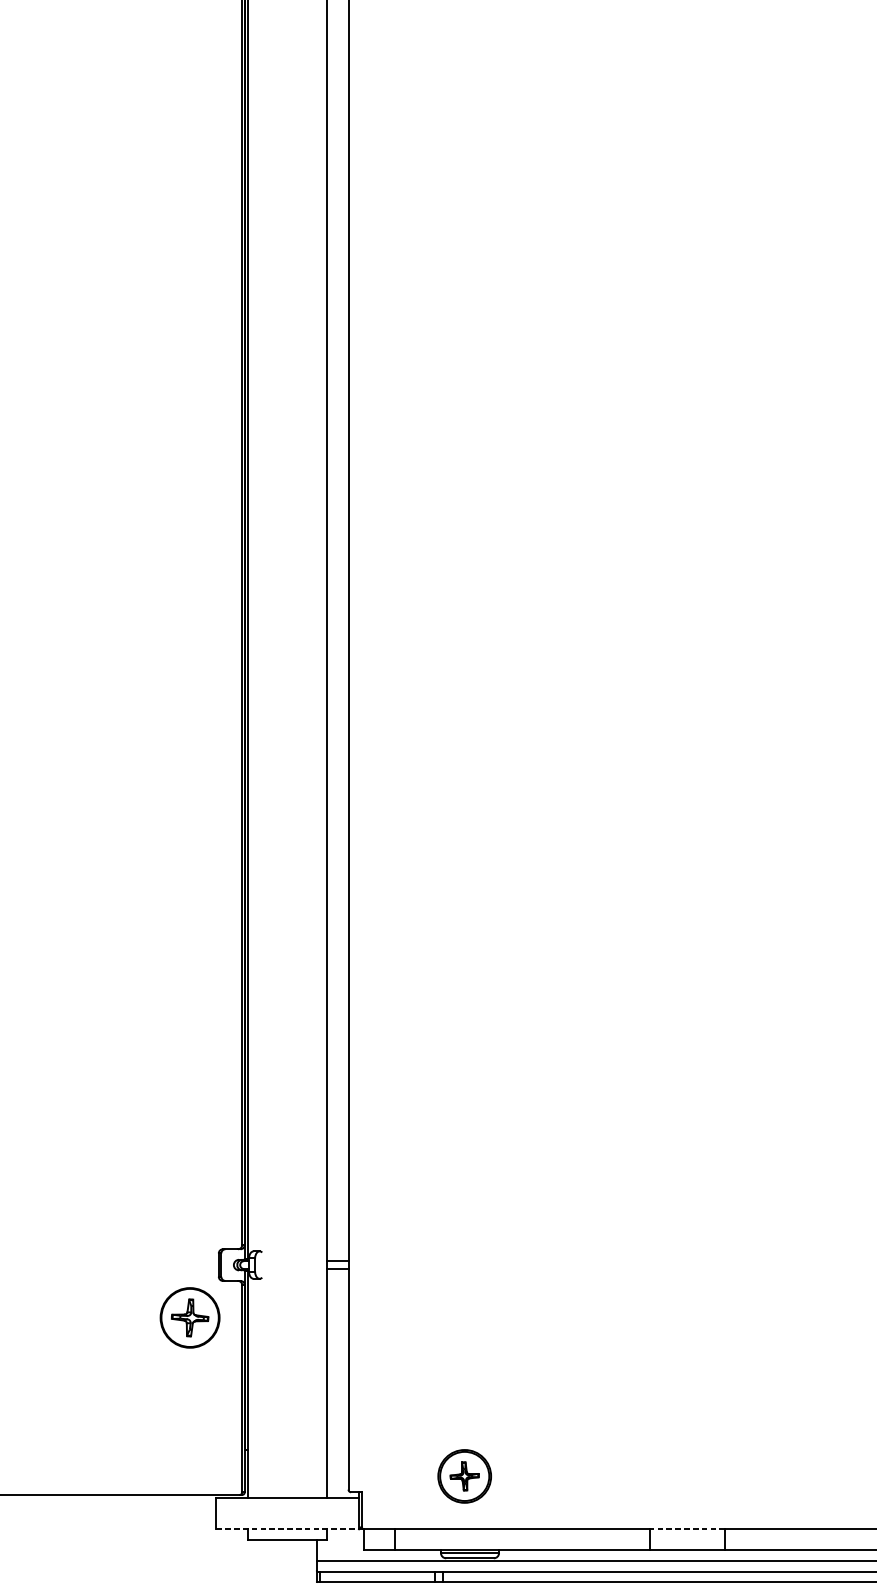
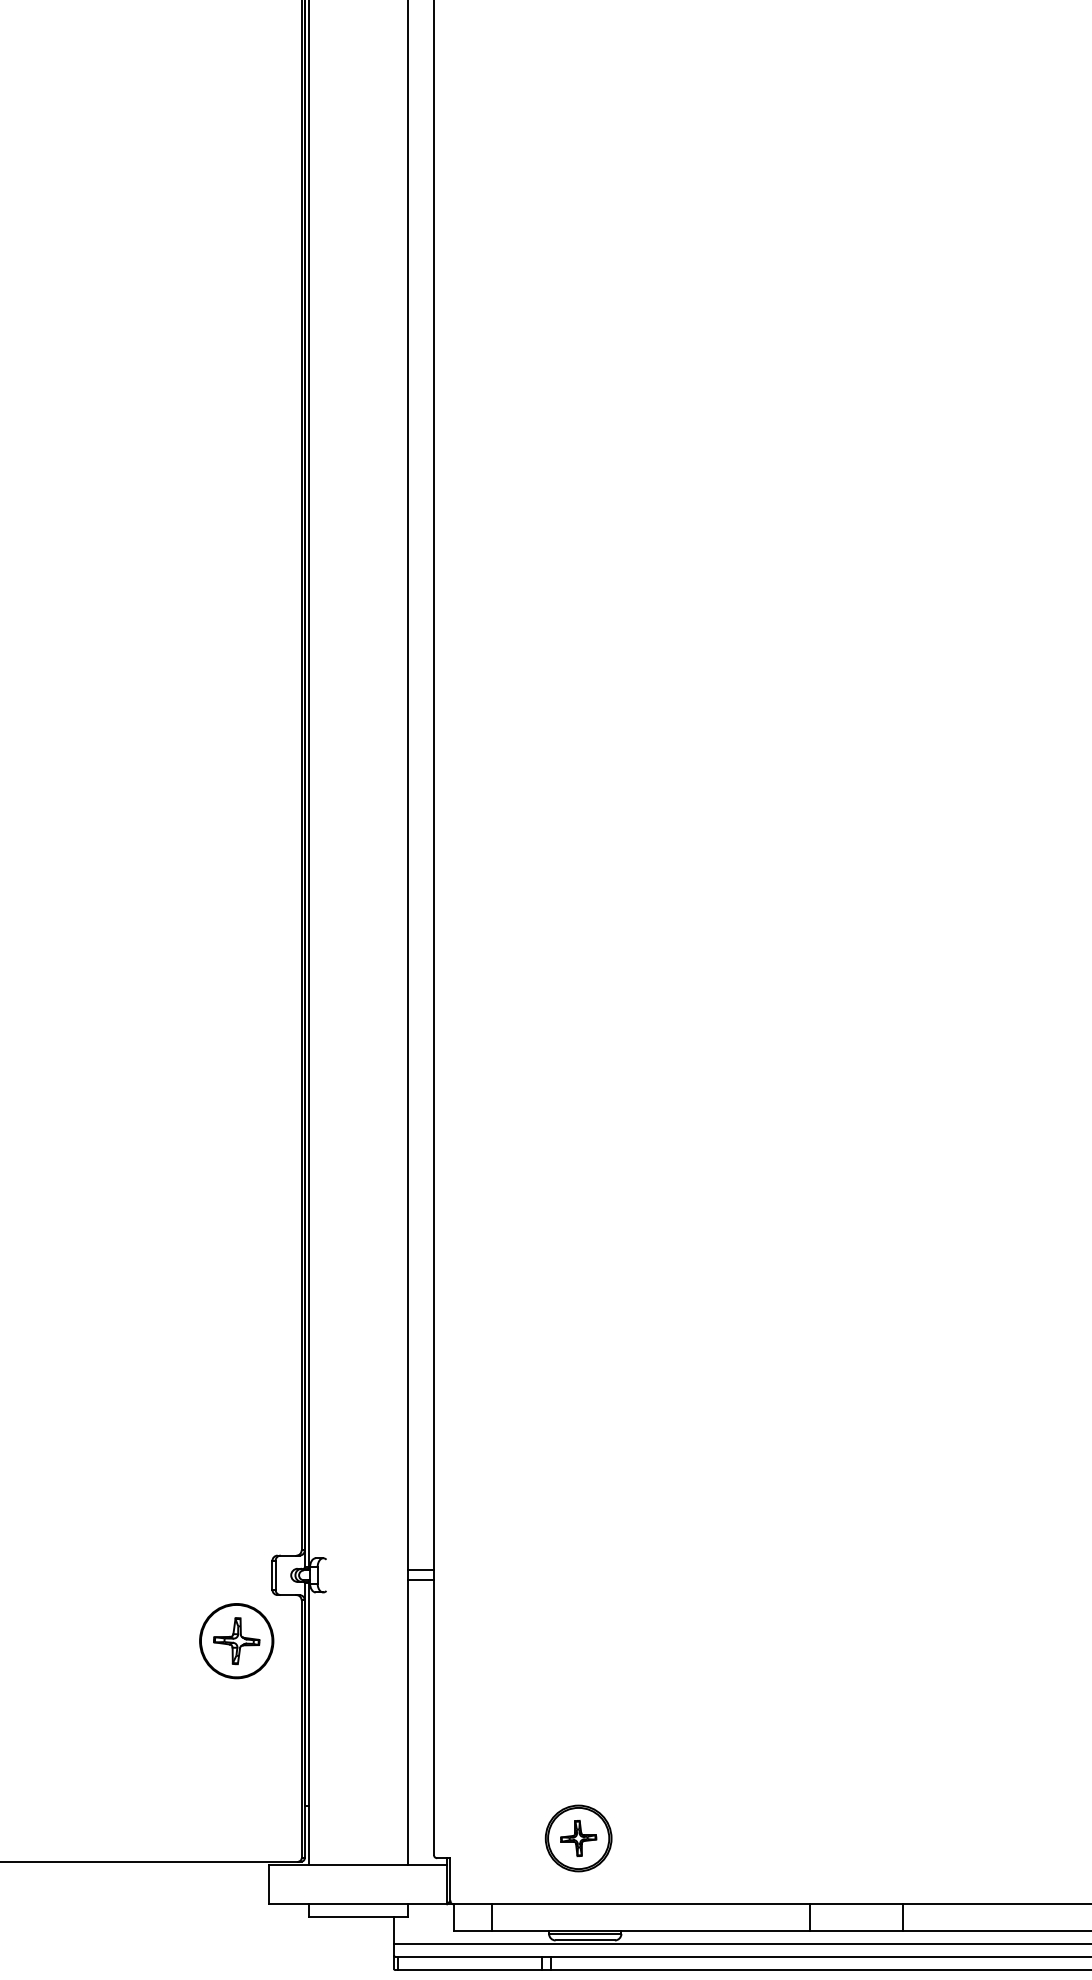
line: (287, 1529) -> (358, 1904), dashed -> solid
line: (687, 1529) -> (856, 1904), dashed -> solid

